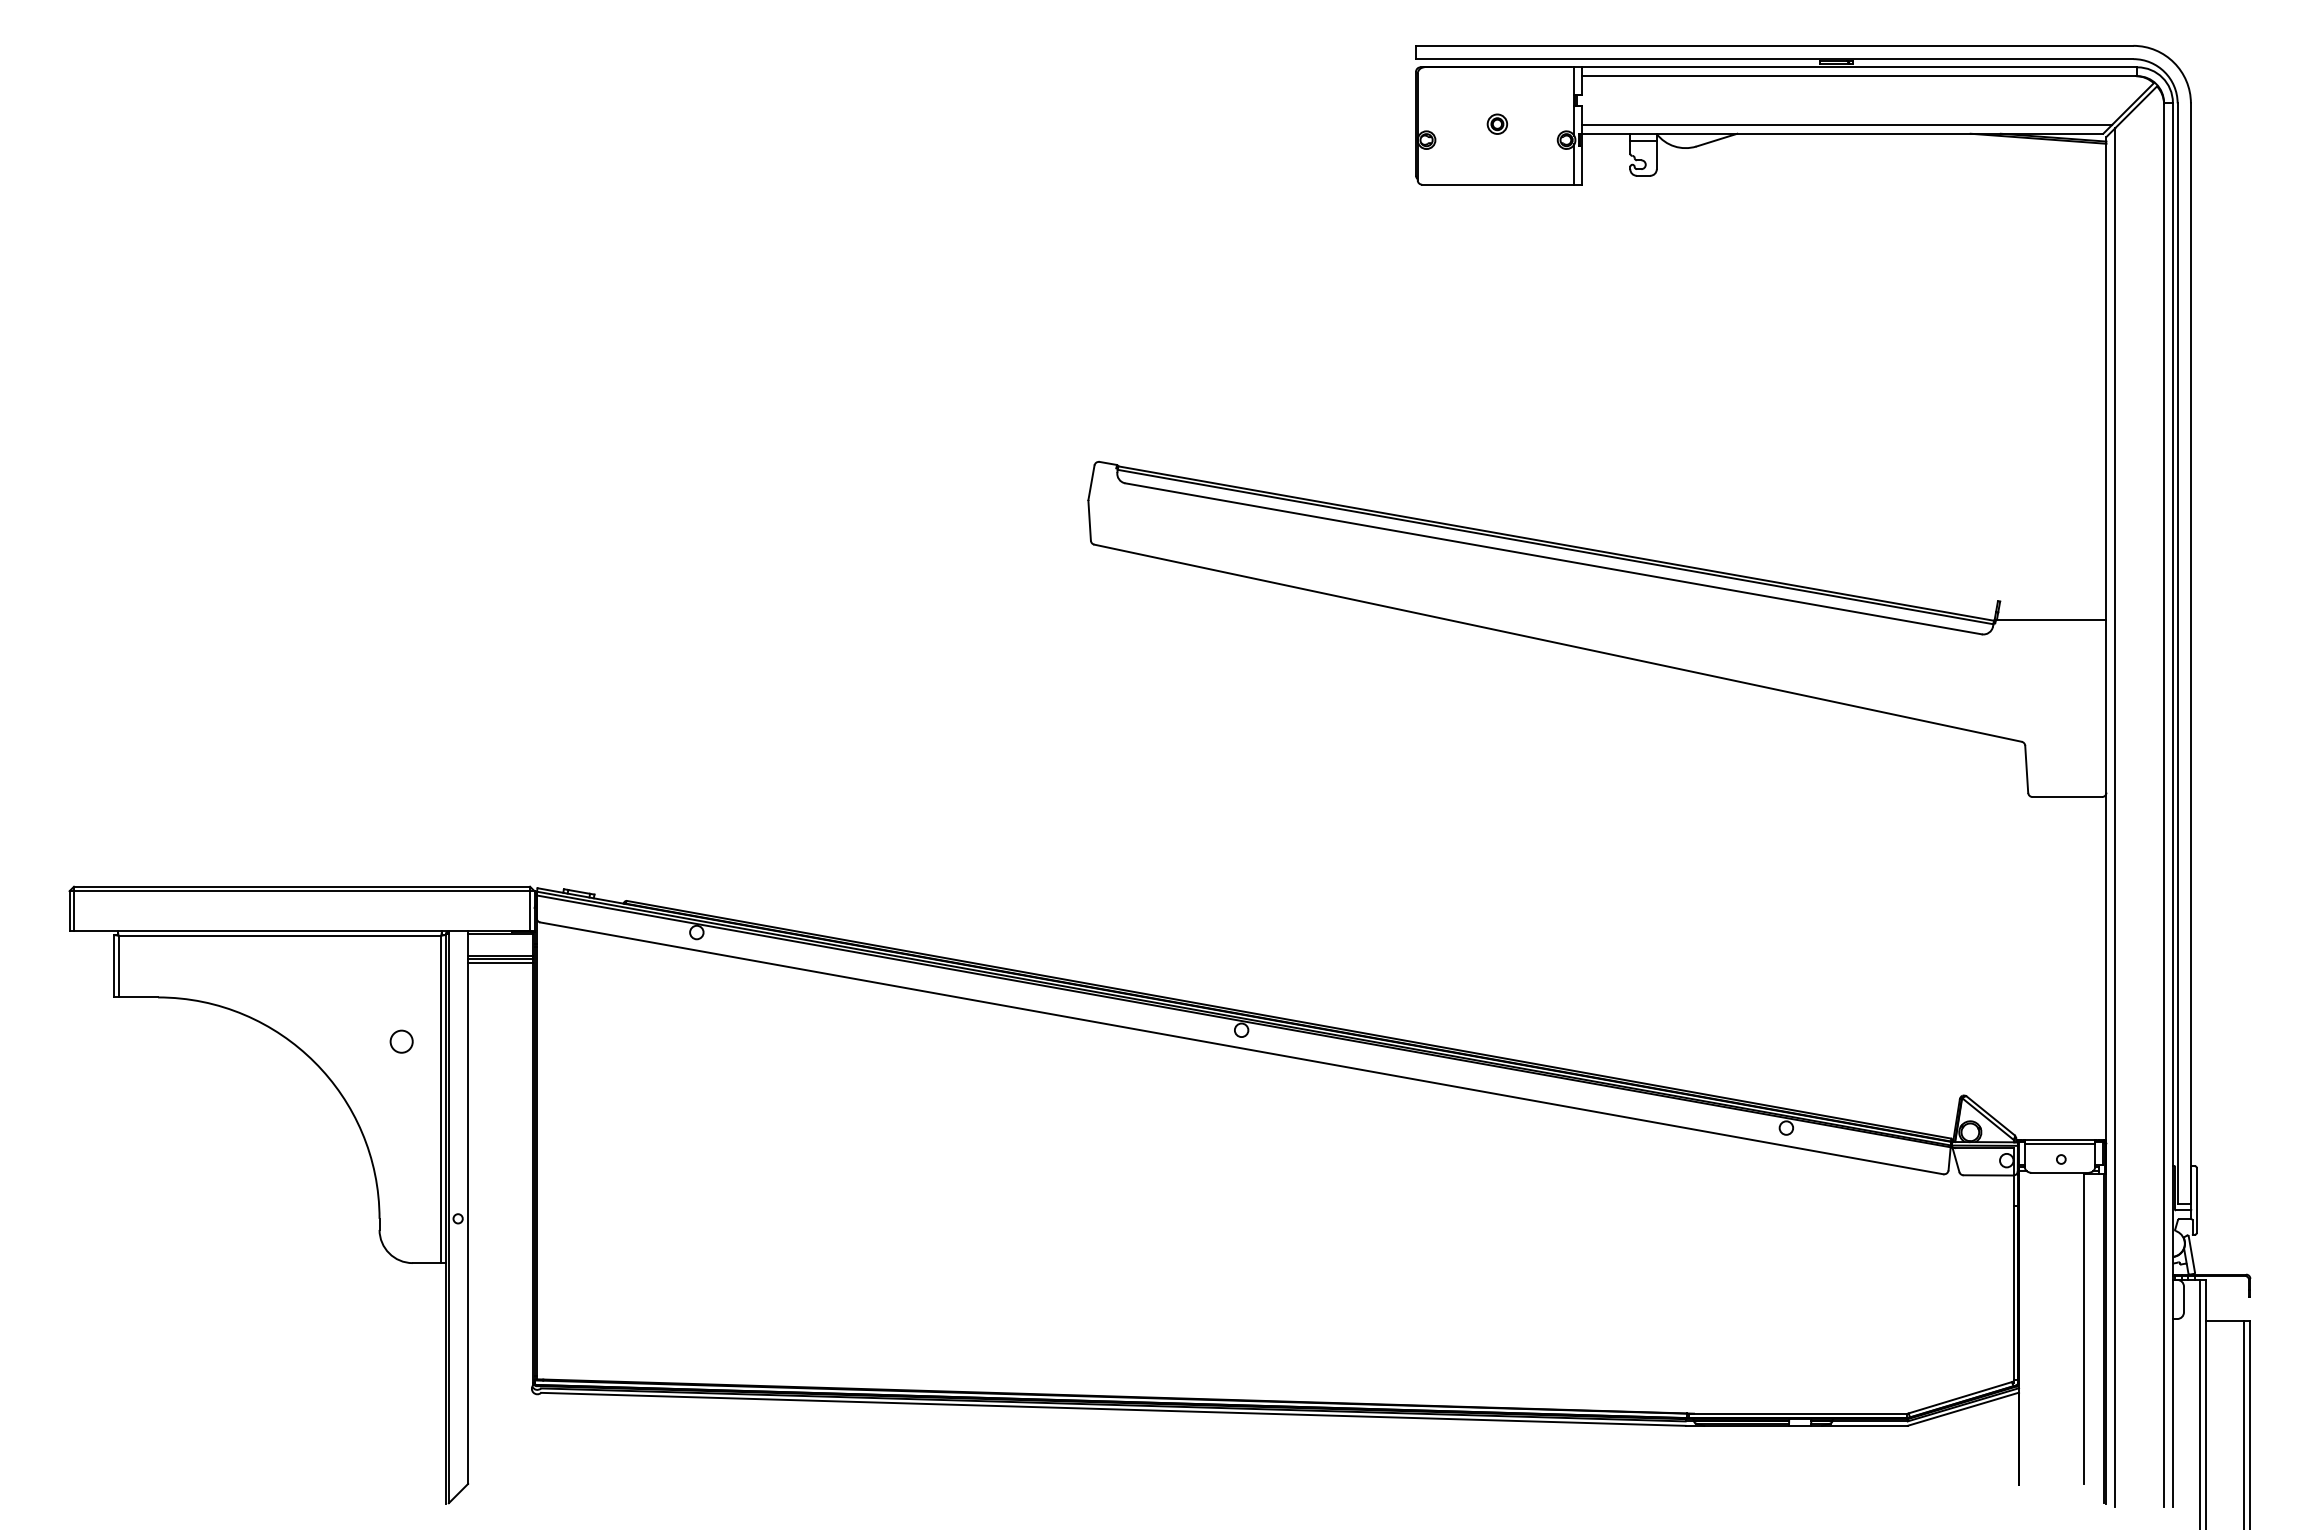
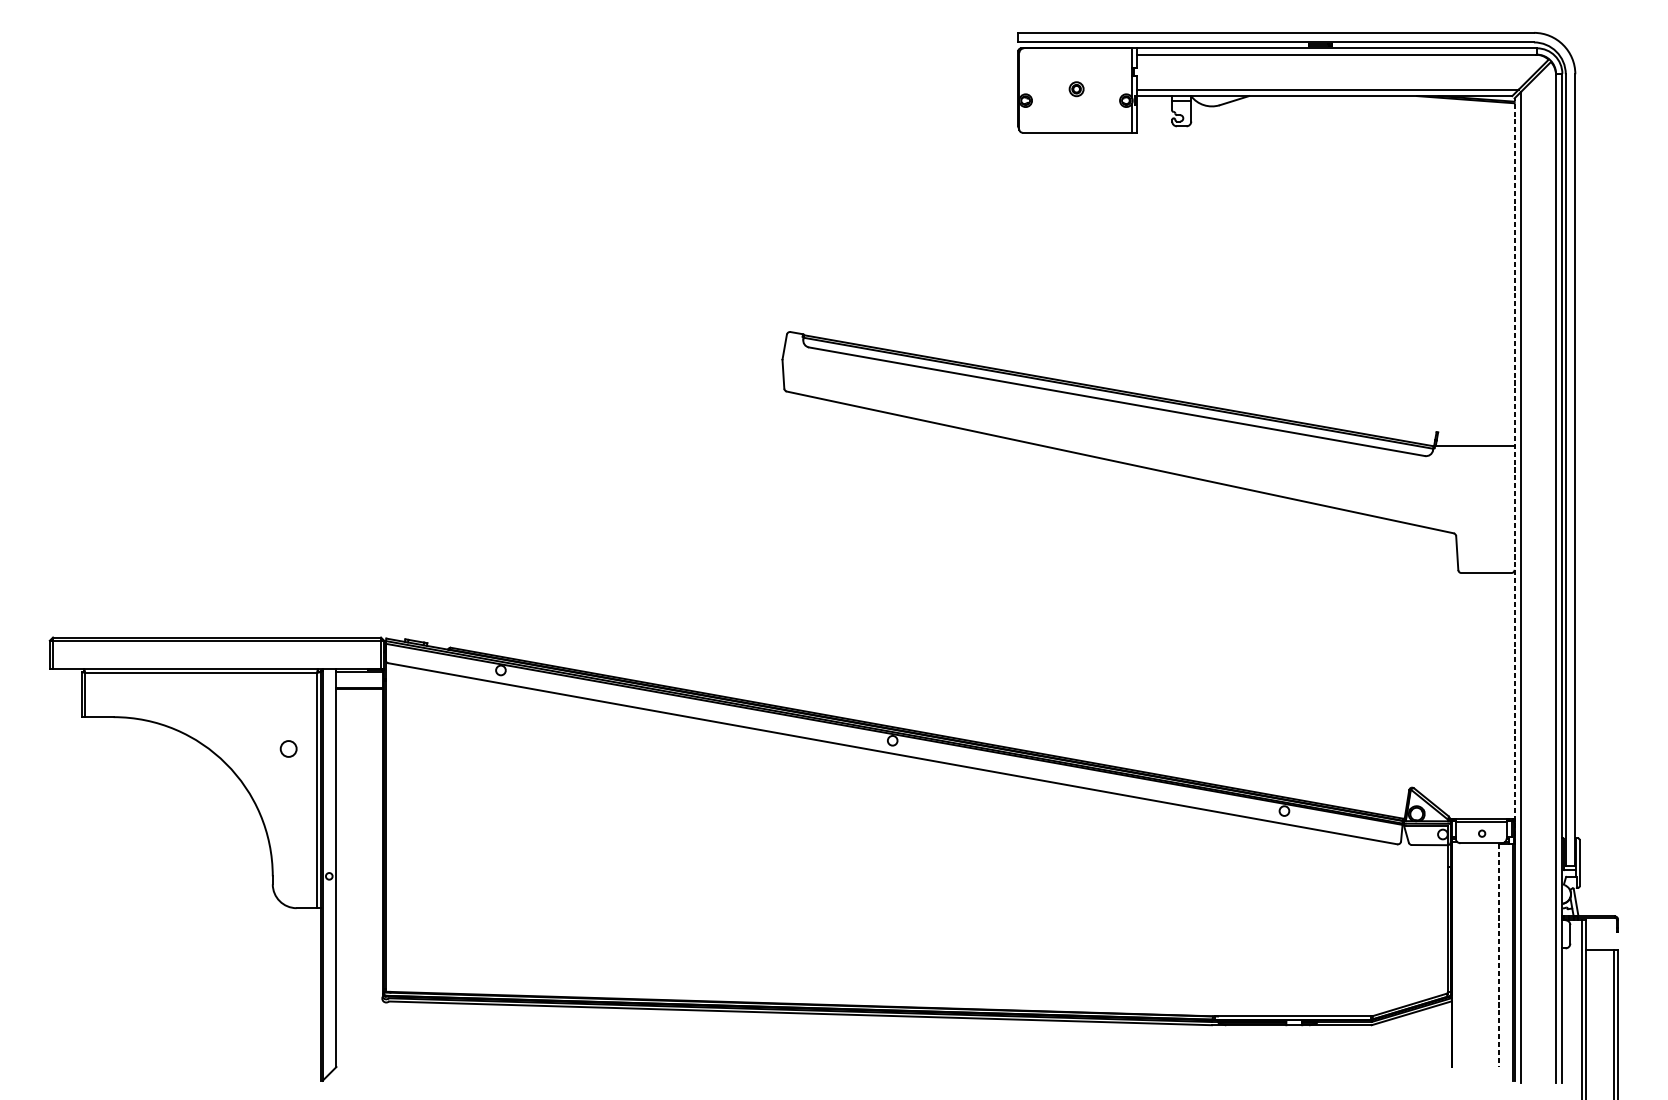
line: (2106, 655) -> (1514, 471), solid -> dashed
line: (500, 963) -> (359, 692), removed
line: (2084, 1329) -> (1498, 955), solid -> dashed

